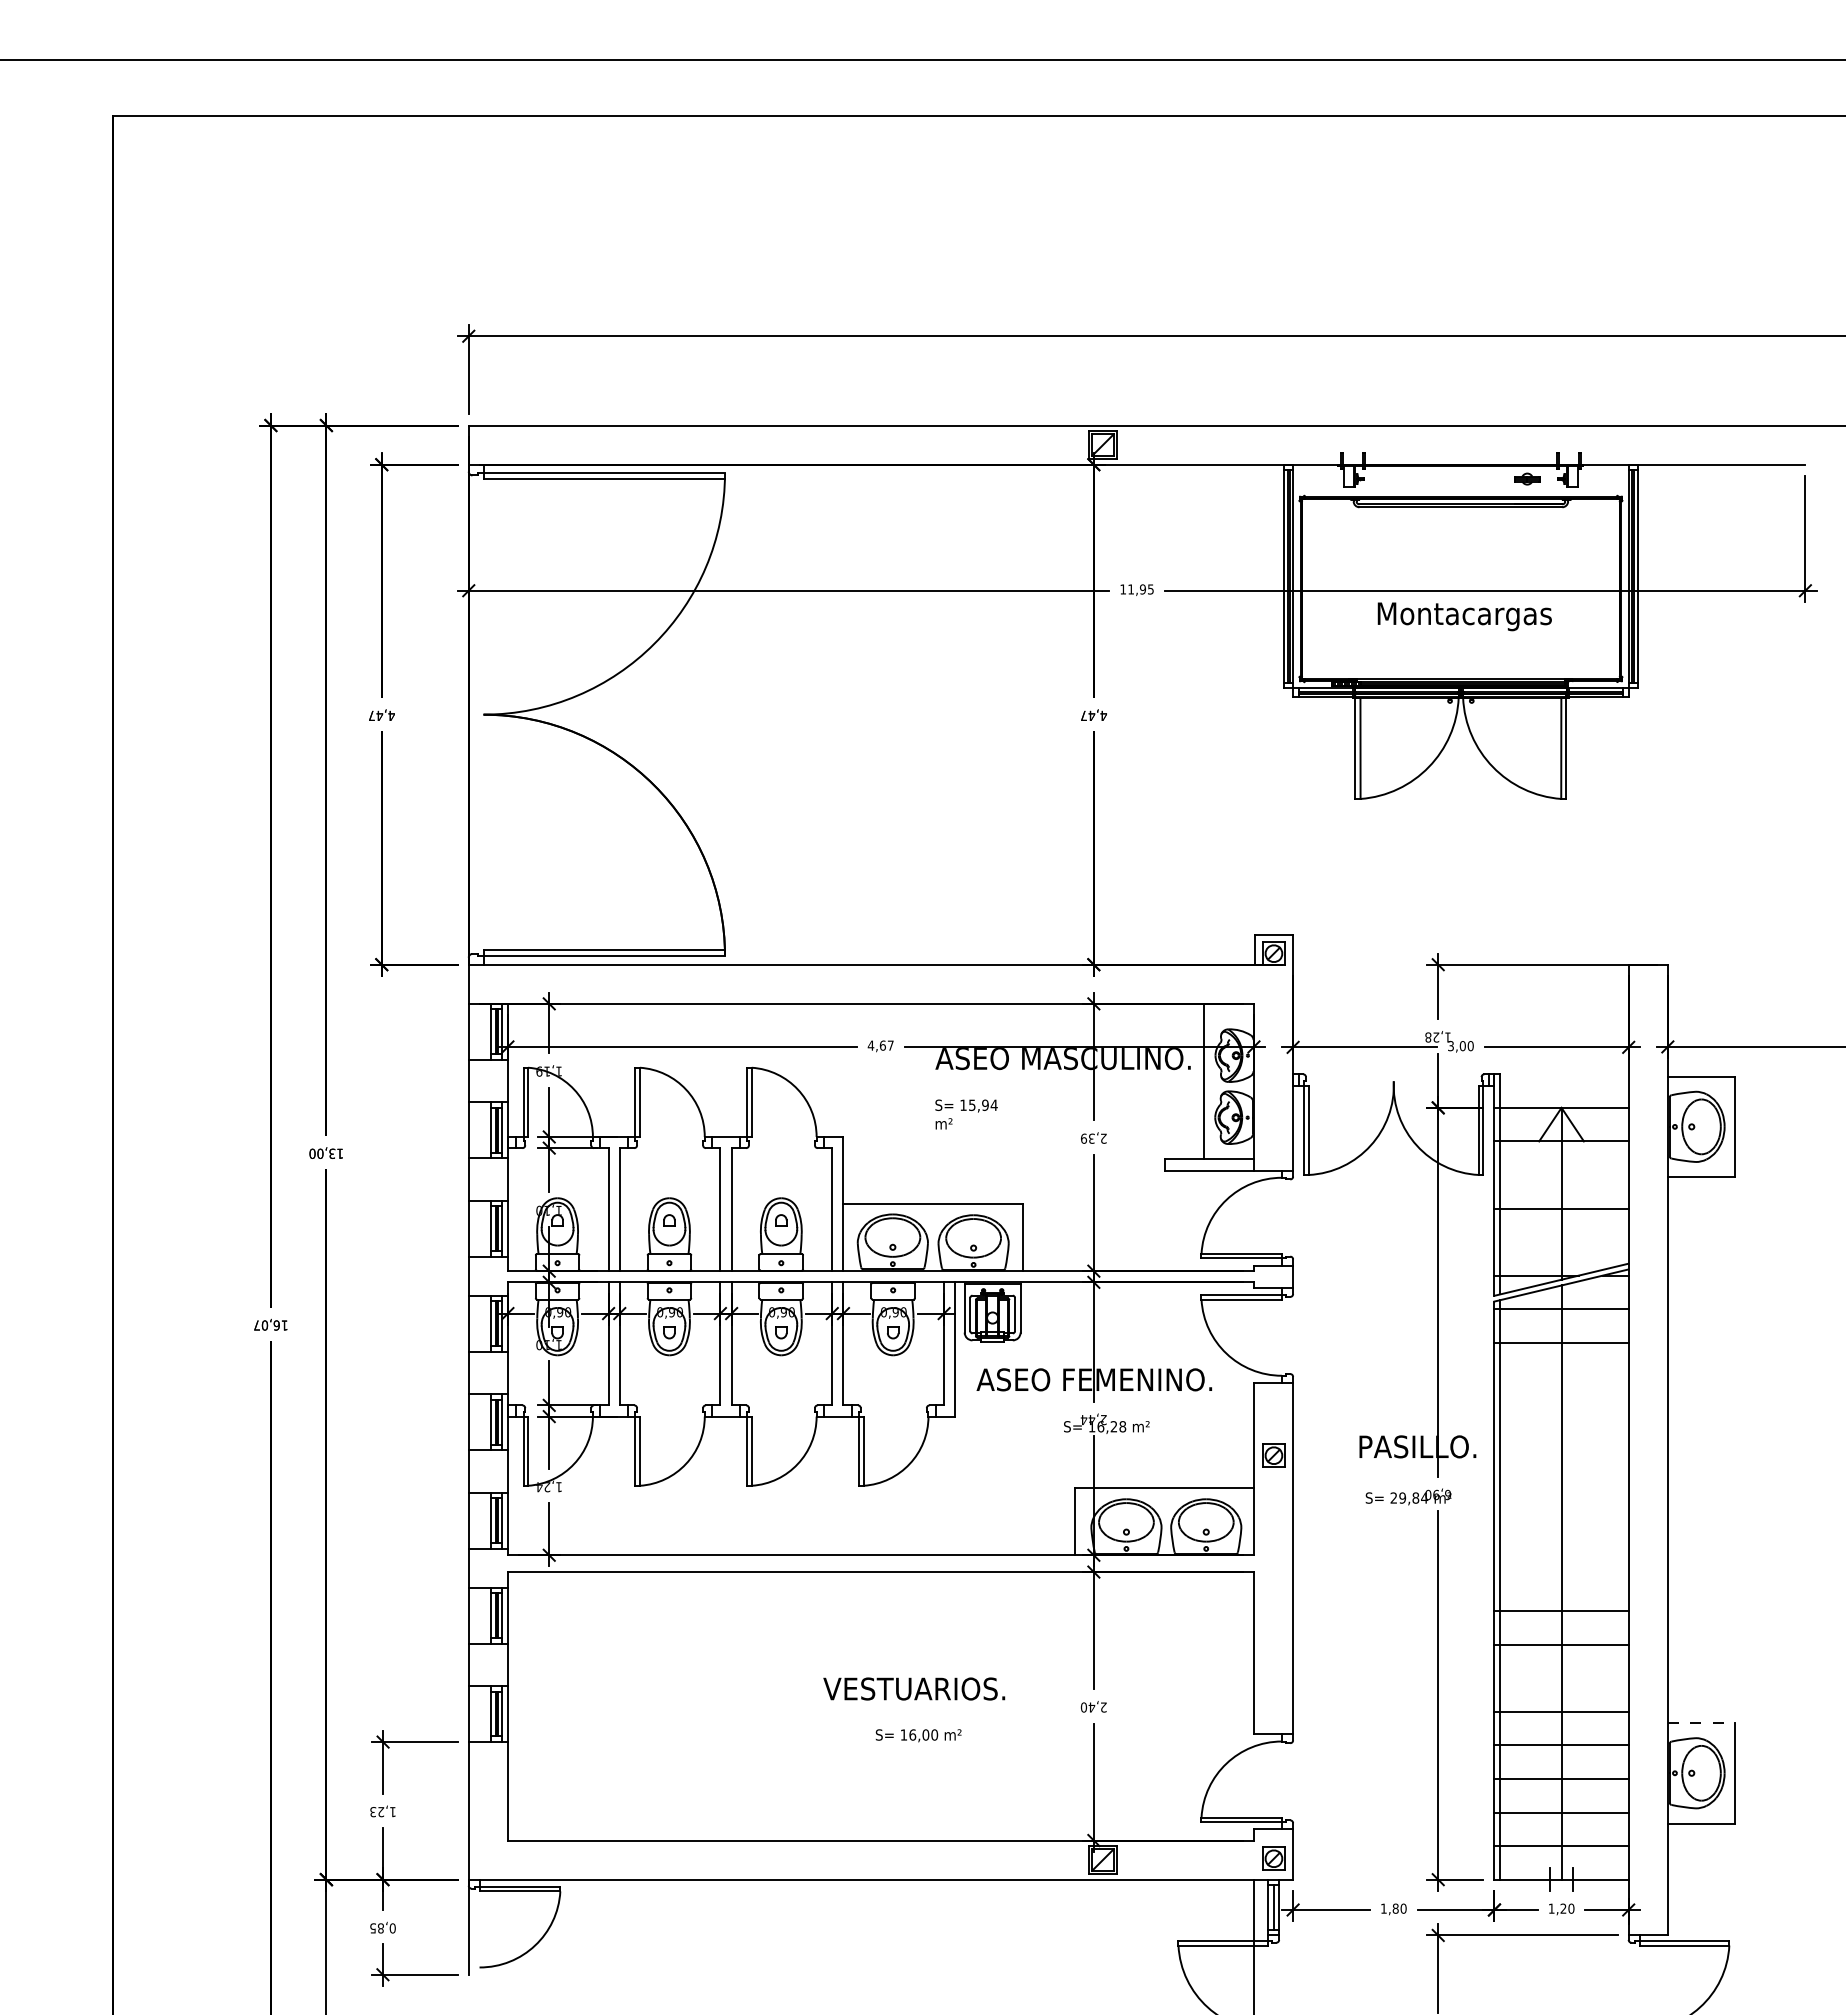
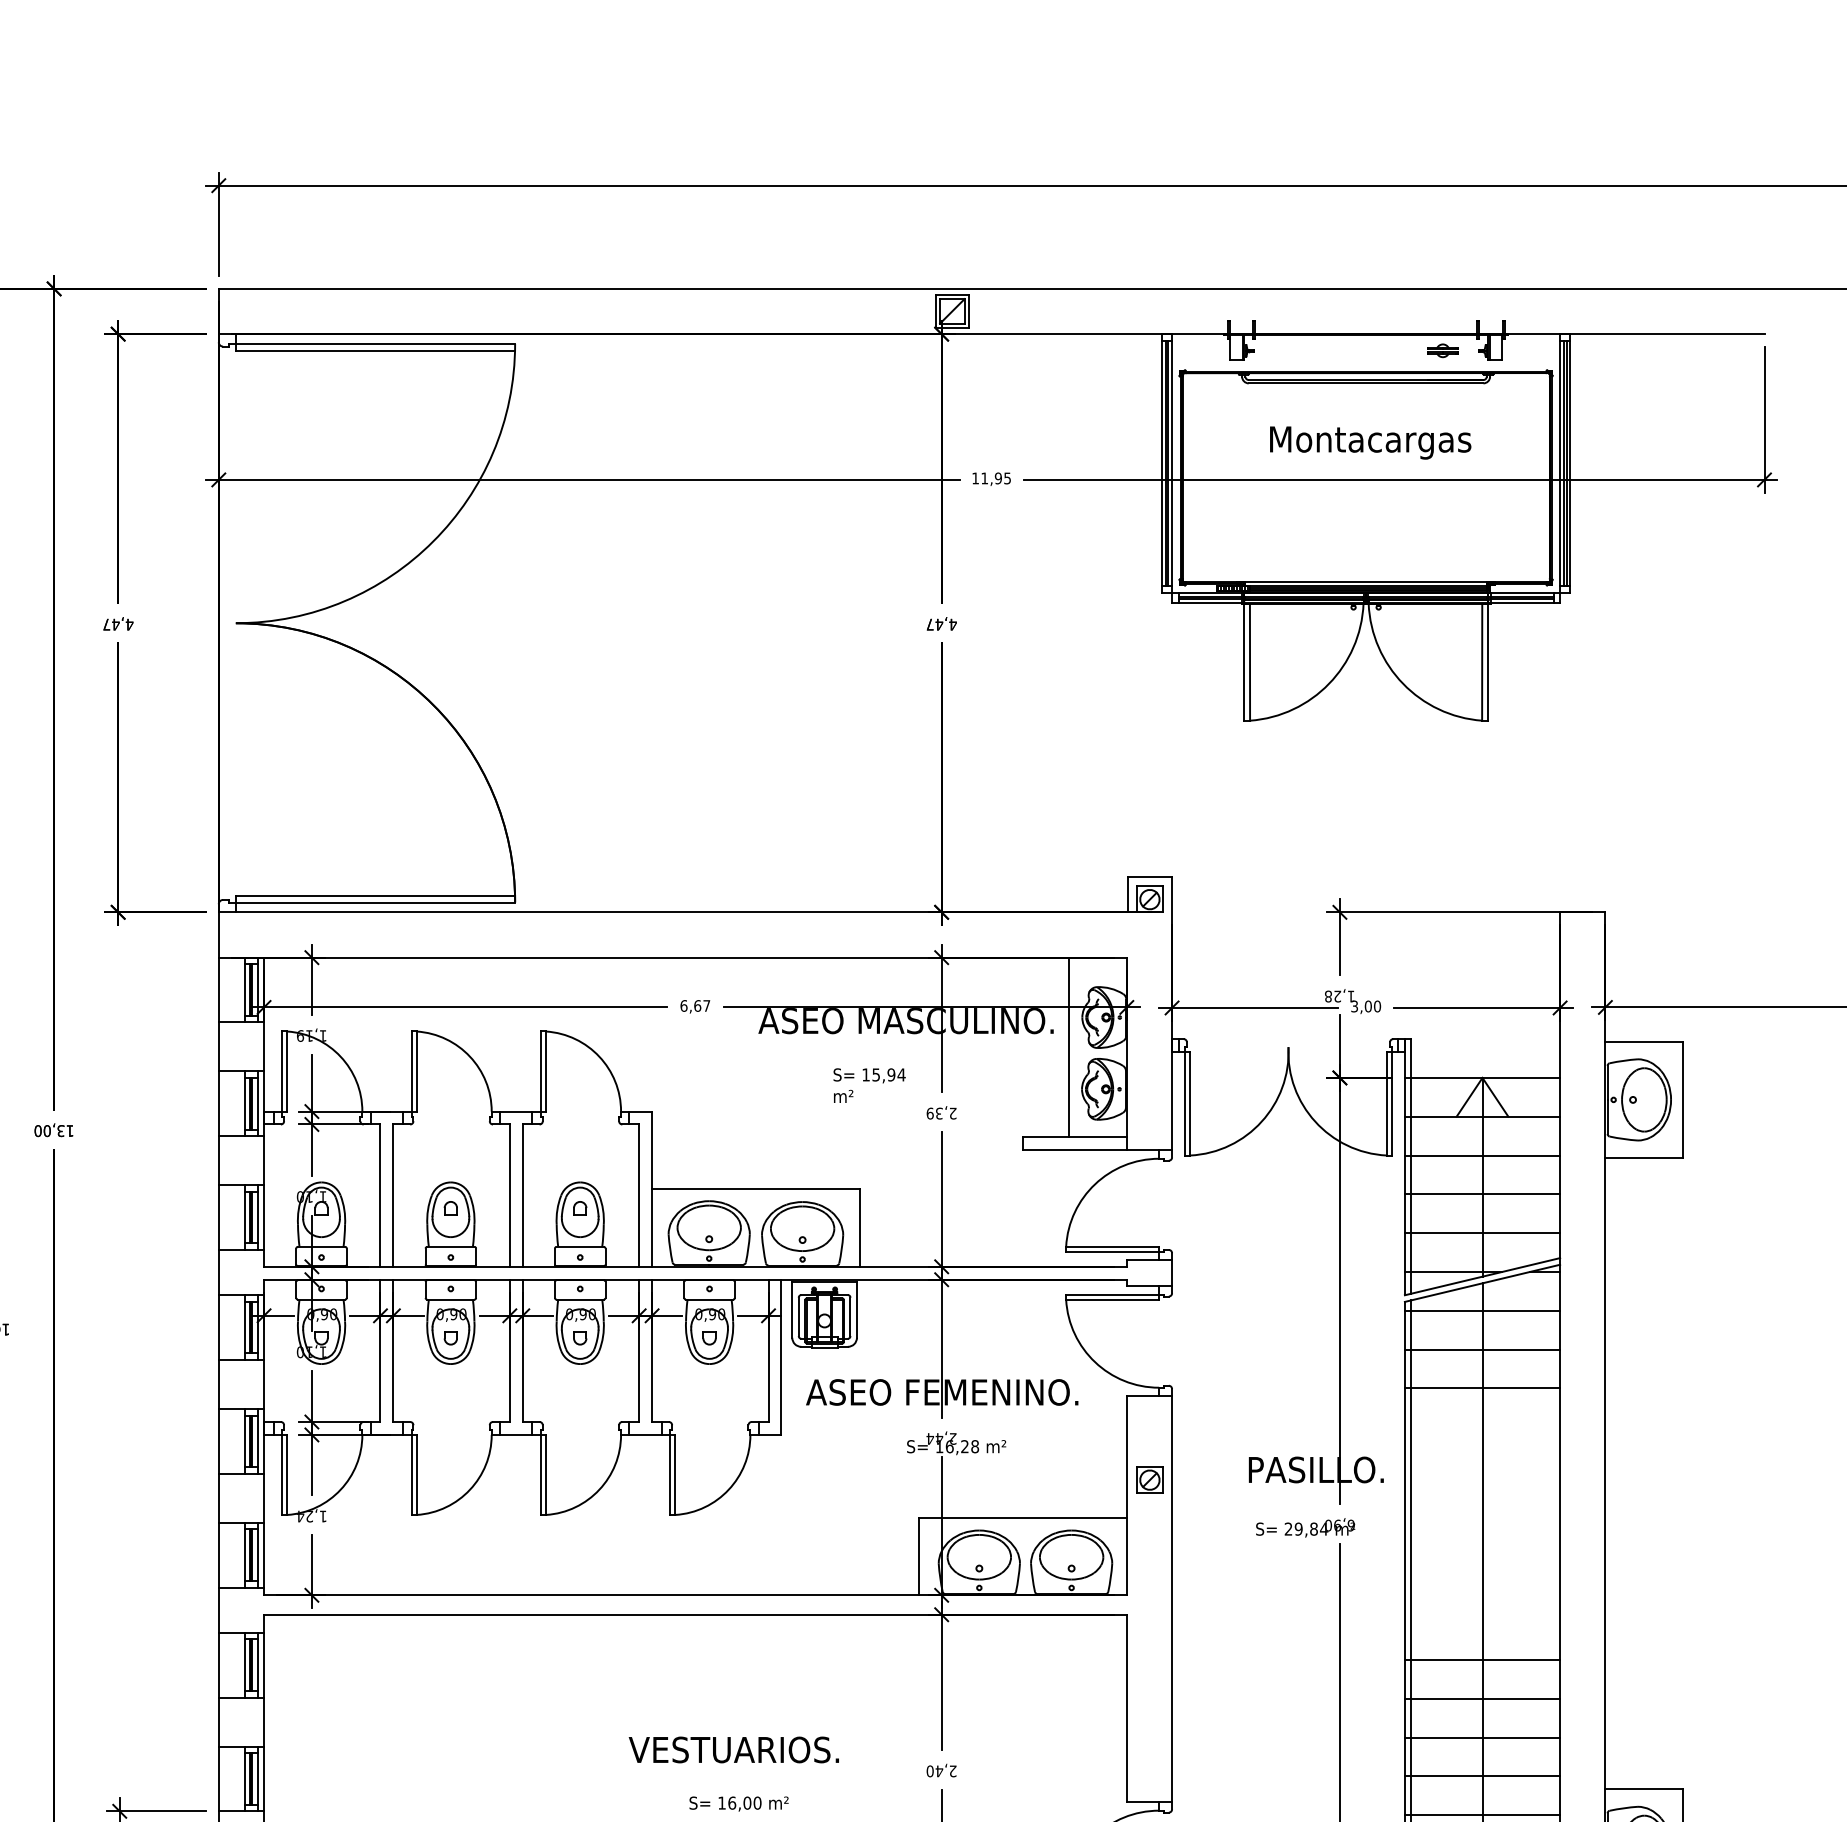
text: (1464, 616) -> (1370, 442), moved
text: (870, 1045) -> (683, 1005), 4,67 -> 6,67
text: (966, 1114) -> (869, 1085), moved
line: (1561, 1174) -> (1482, 1154), added
line: (1561, 1242) -> (1482, 1233), added
line: (1561, 1376) -> (1482, 1388), added
line: (1561, 1678) -> (1482, 1737), added
line: (1701, 1722) -> (1644, 1788), dashed -> solid

